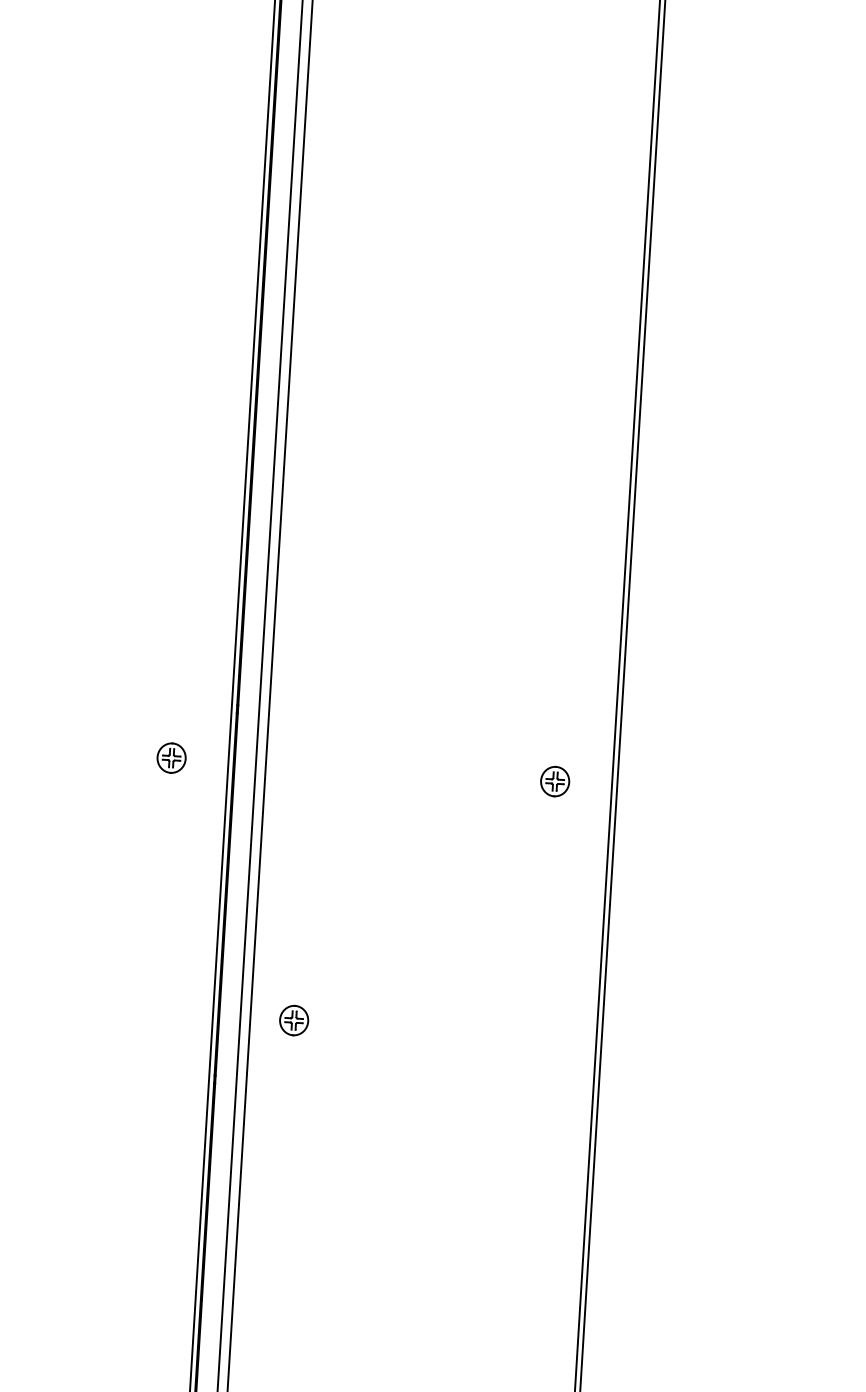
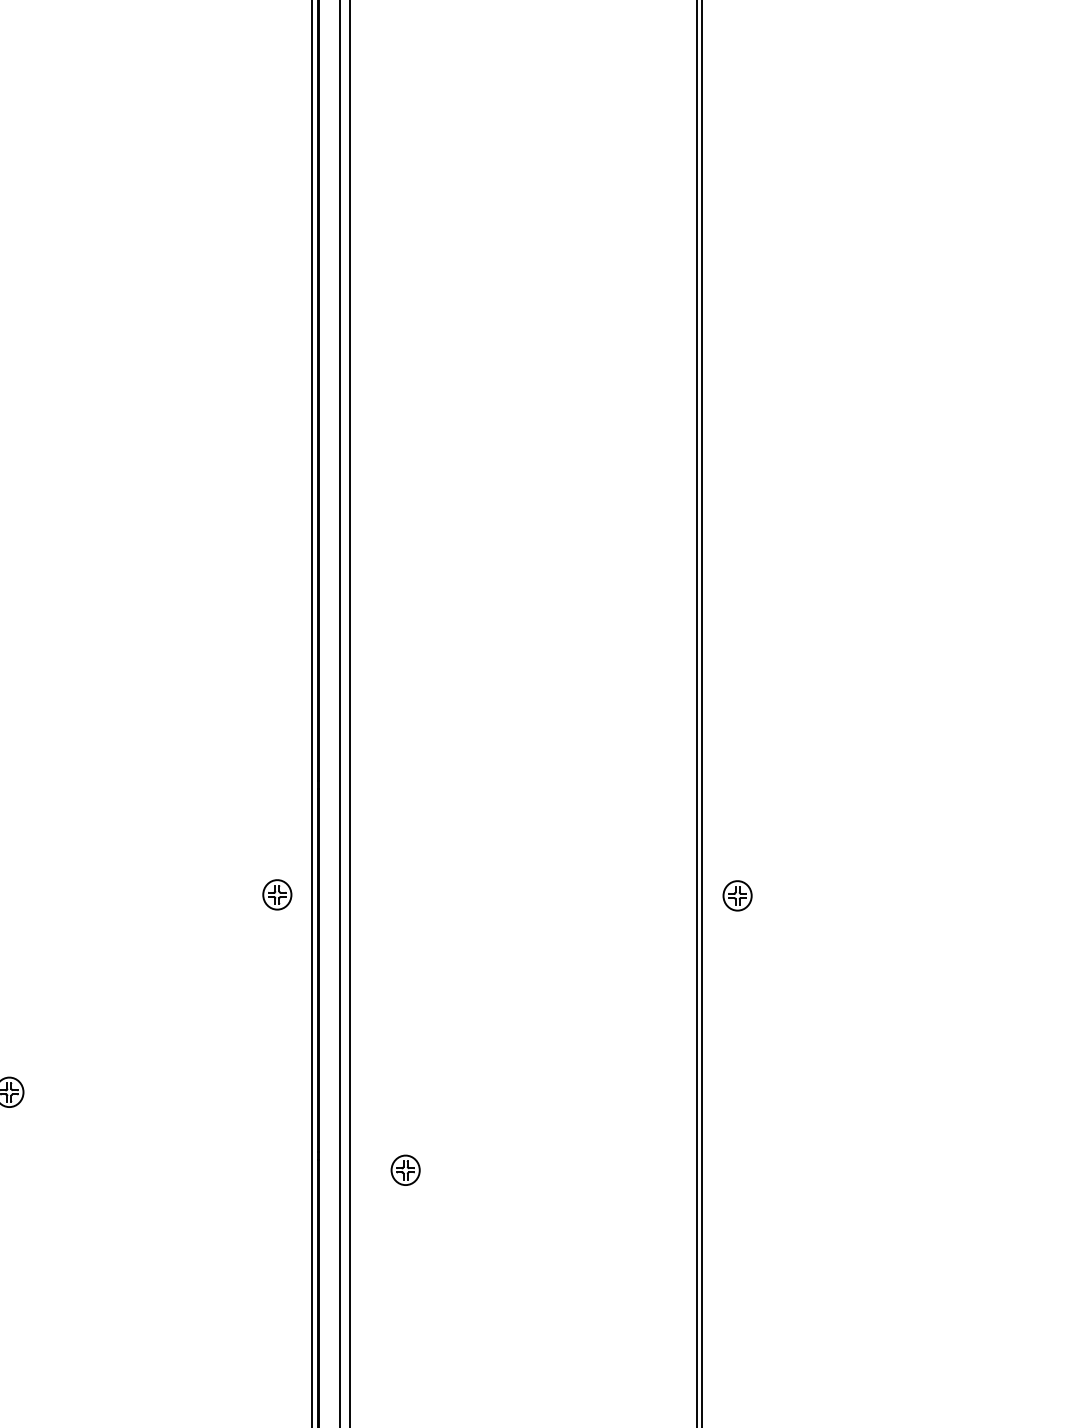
part: (171, 757) -> (277, 894), moved
part: (555, 781) -> (737, 895), moved
part: (294, 1019) -> (405, 1169), moved

